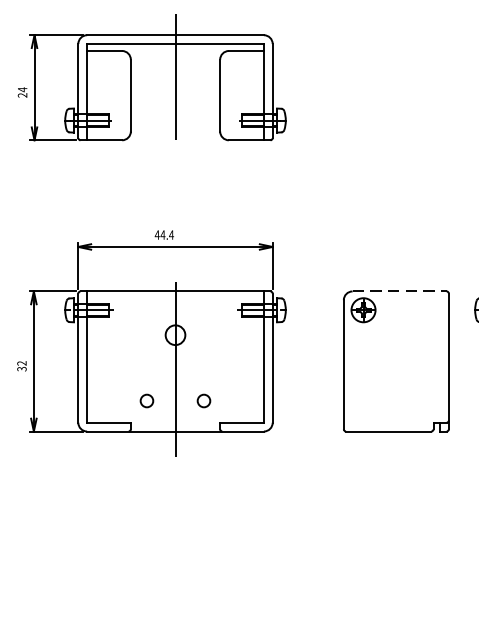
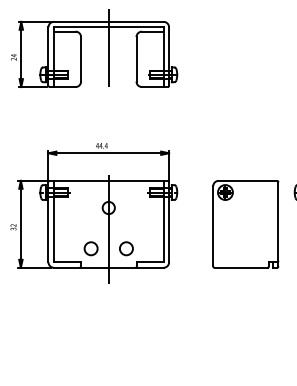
line: (400, 290) -> (248, 180), dashed -> solid
circle: (146, 400) -> (90, 248), size x1.67
circle: (204, 400) -> (126, 248), size x1.67

